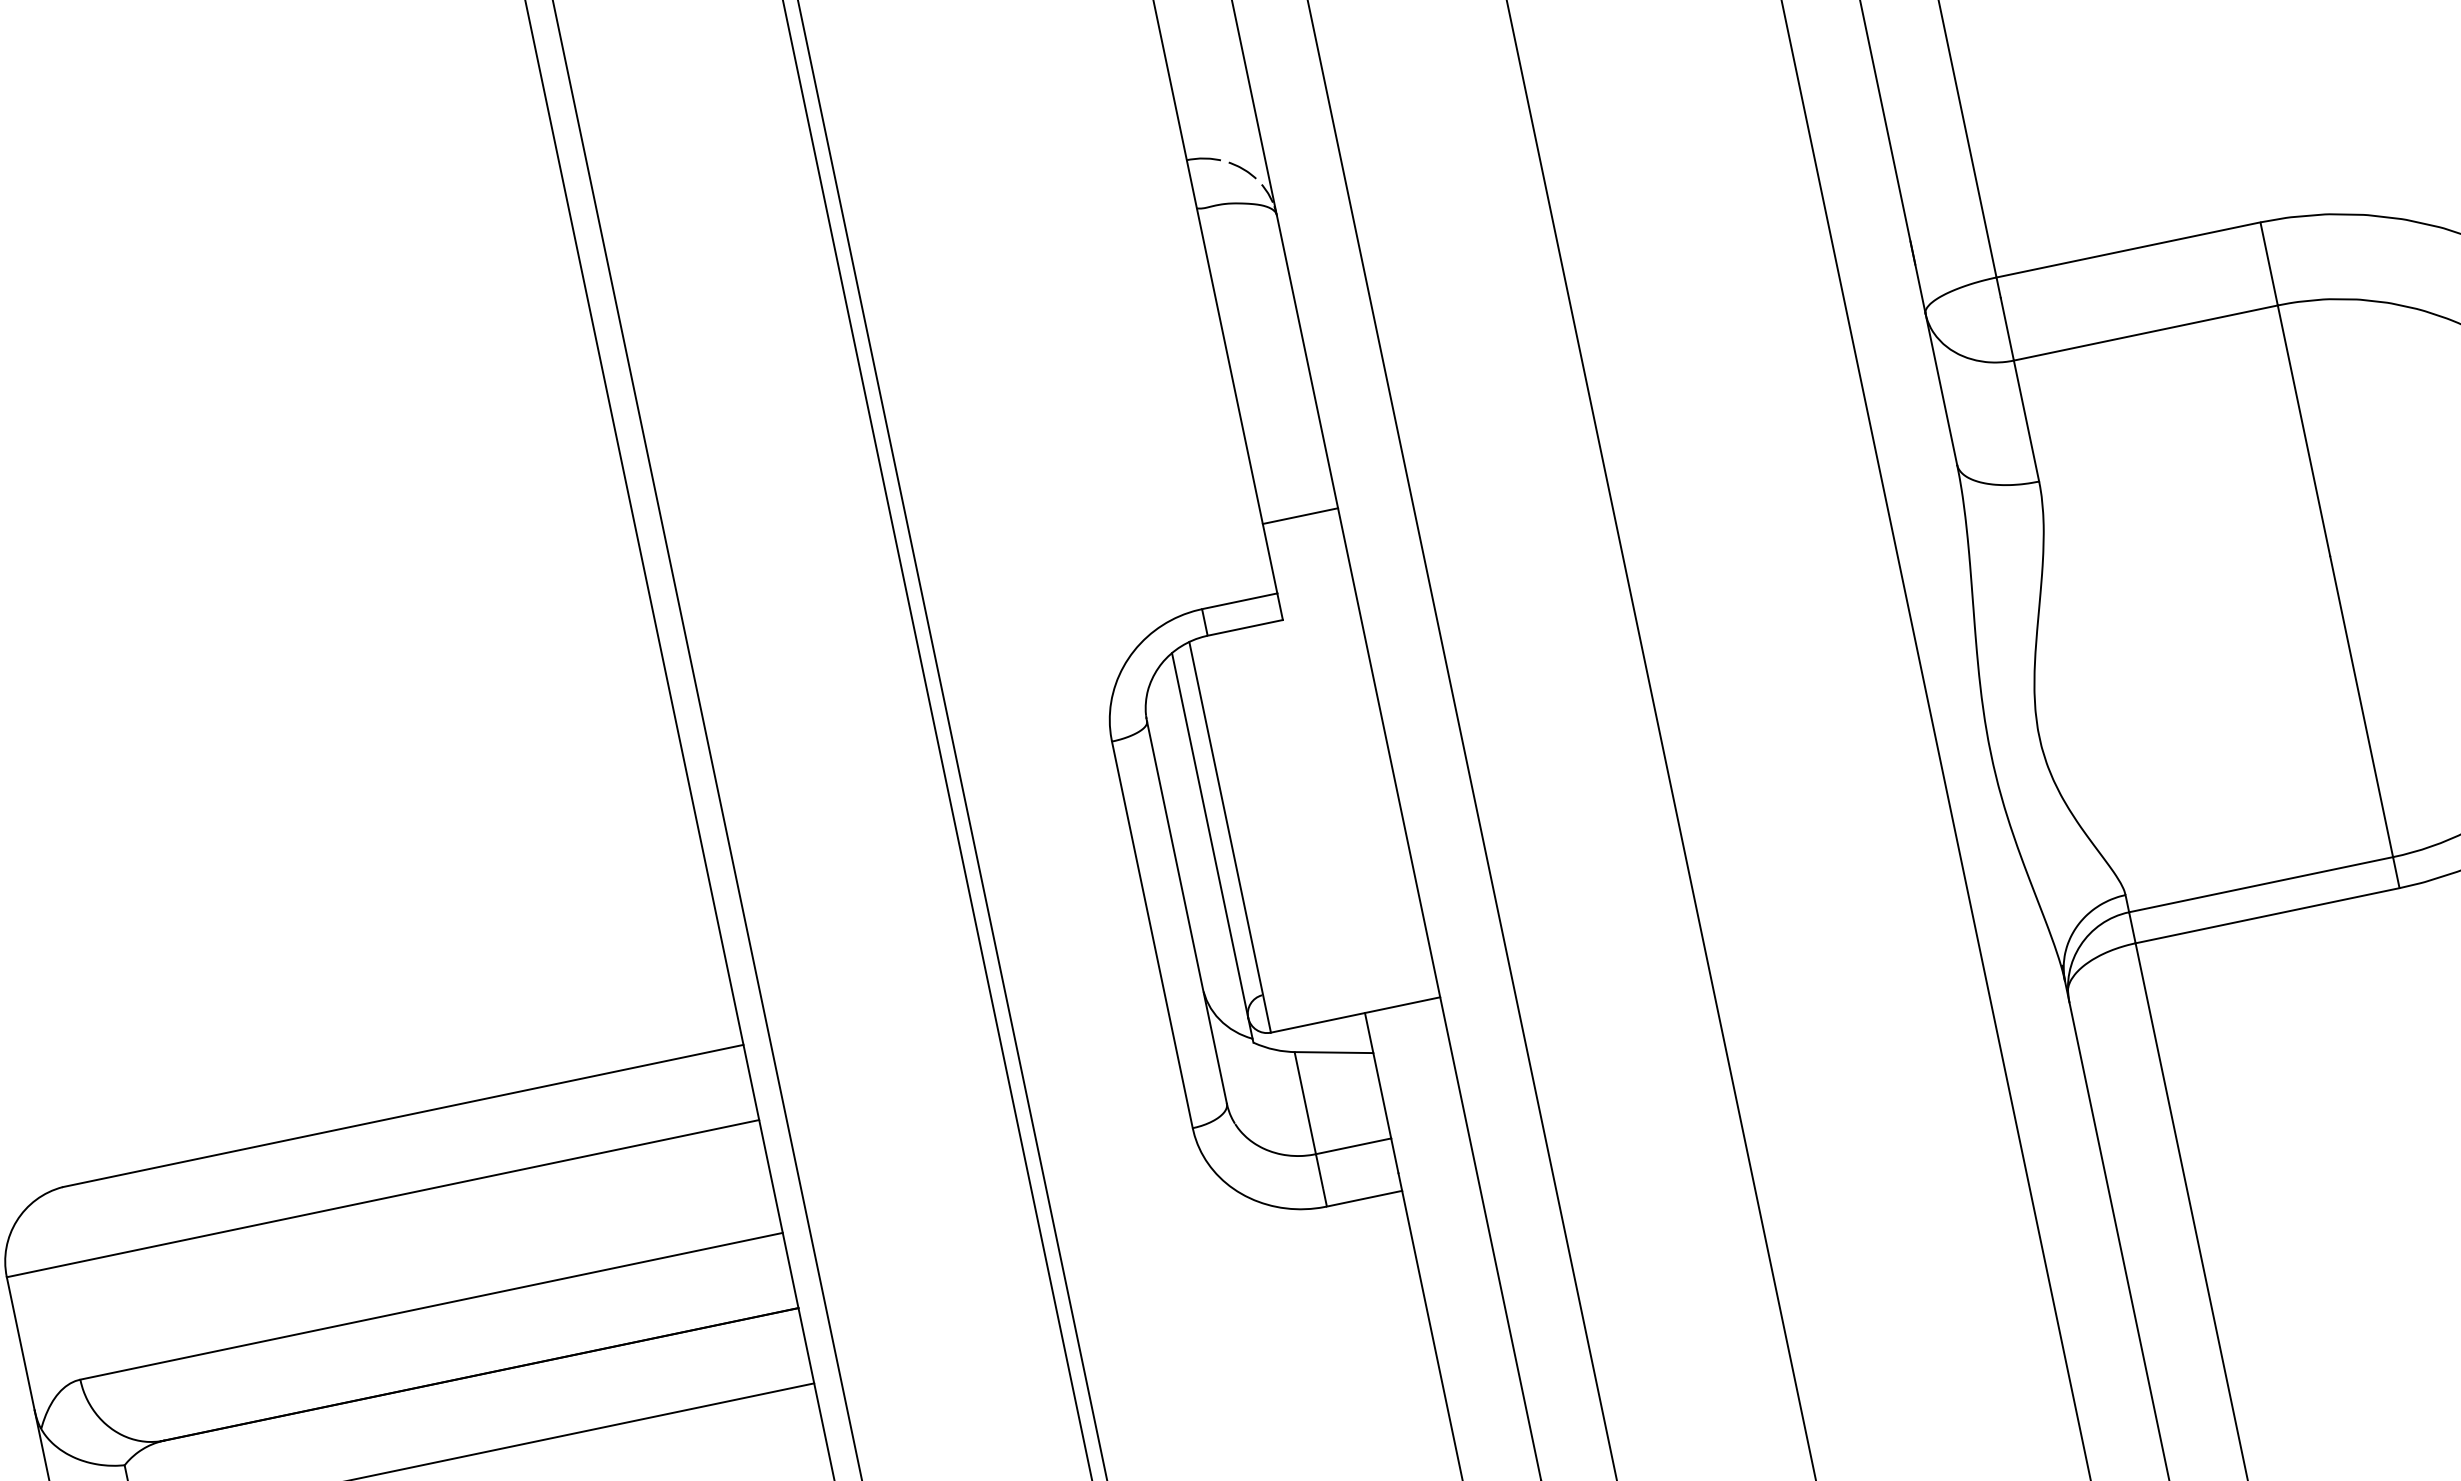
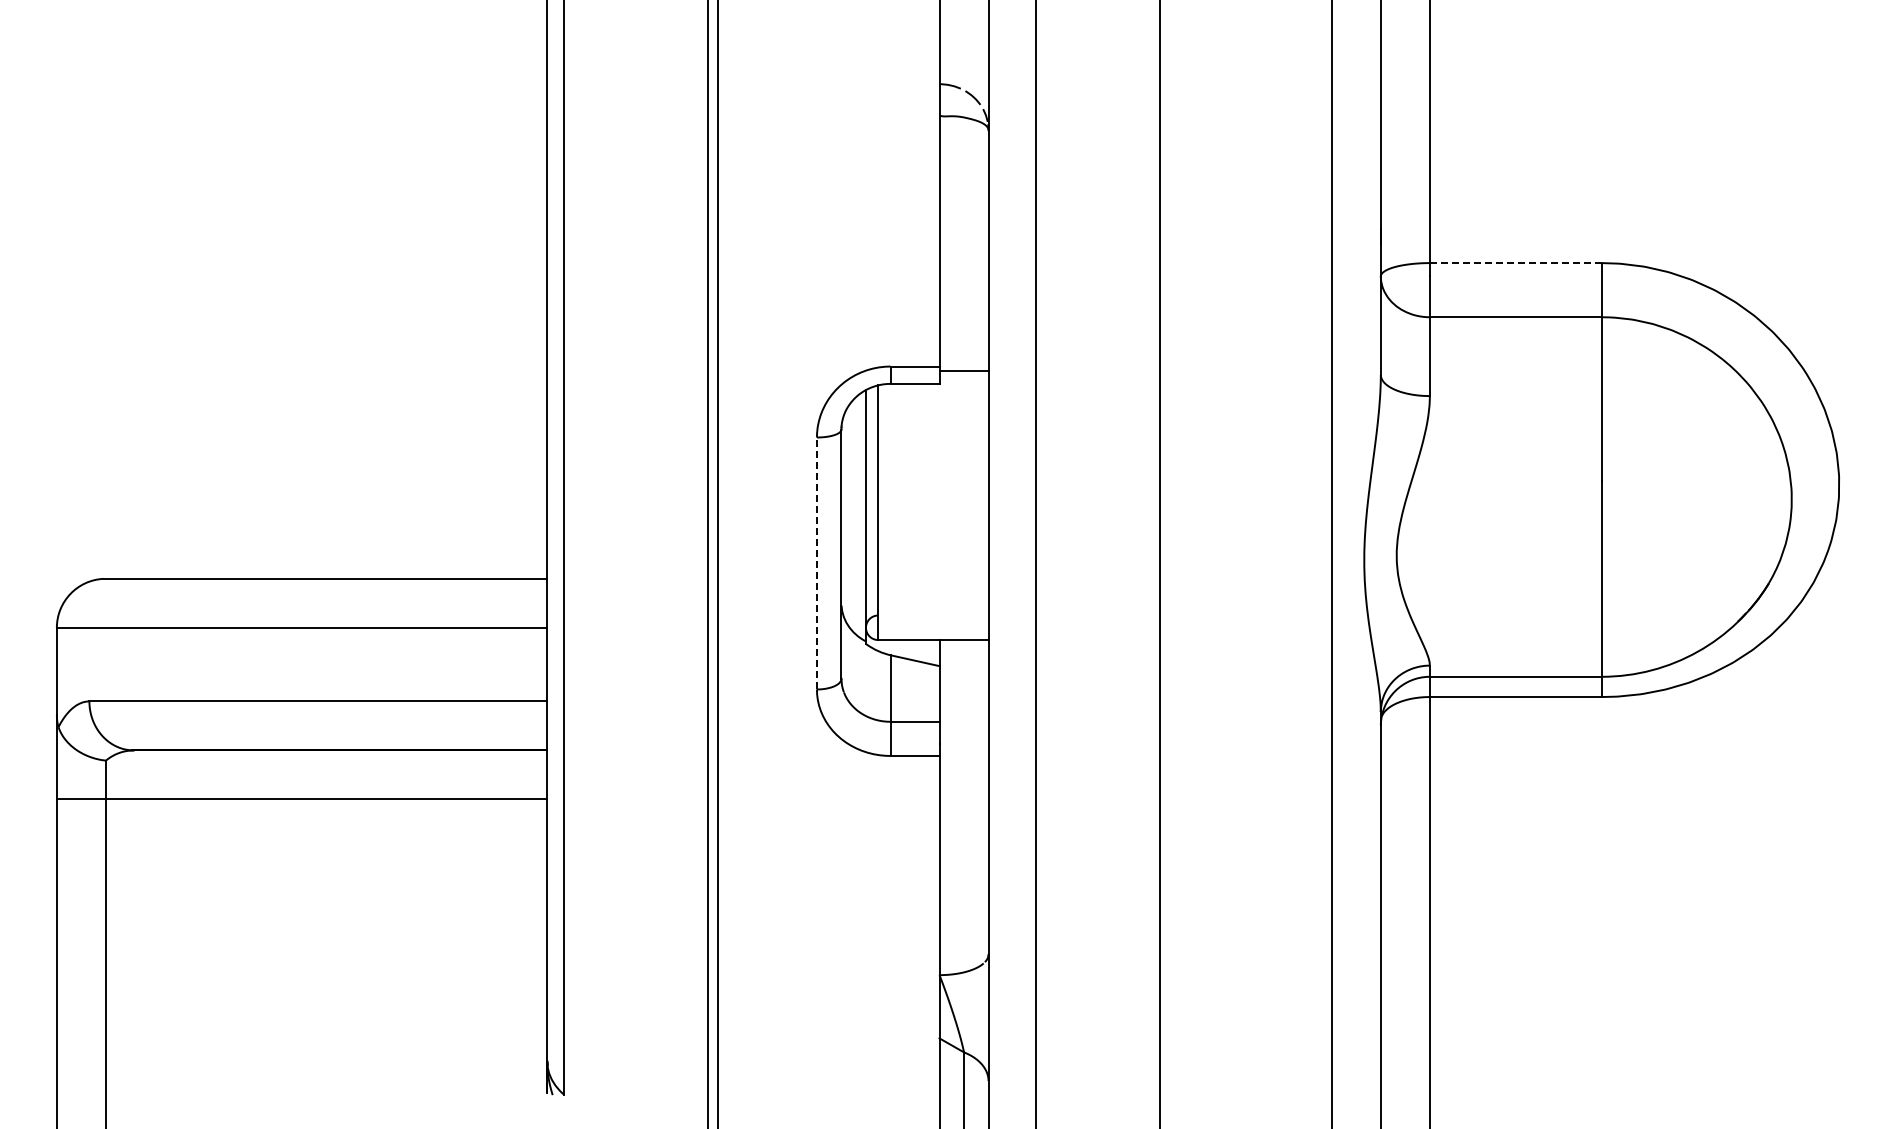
line: (2129, 250) -> (1516, 263), solid -> dashed
line: (1299, 516) -> (963, 371), moved
line: (1151, 935) -> (816, 563), solid -> dashed

